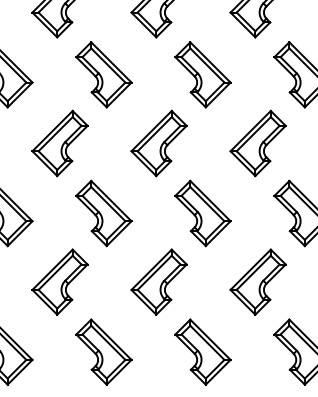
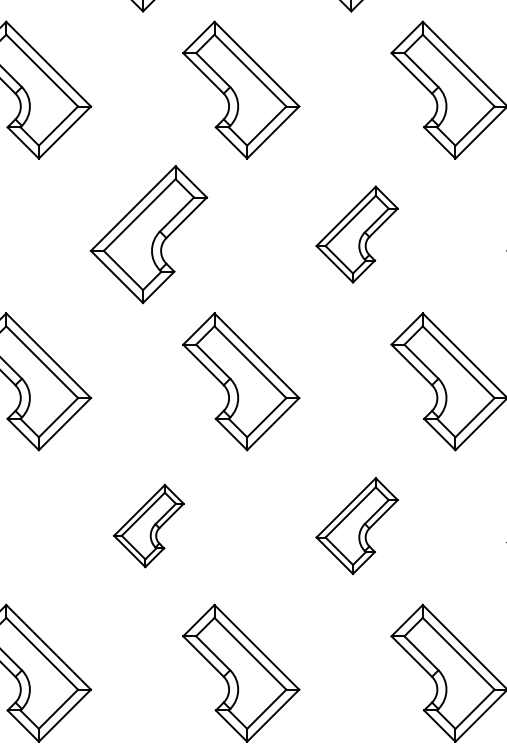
part: (158, 143) -> (355, 234), size x0.7
part: (59, 281) -> (147, 524), size x0.6
part: (158, 281) -> (355, 524), size x0.7

